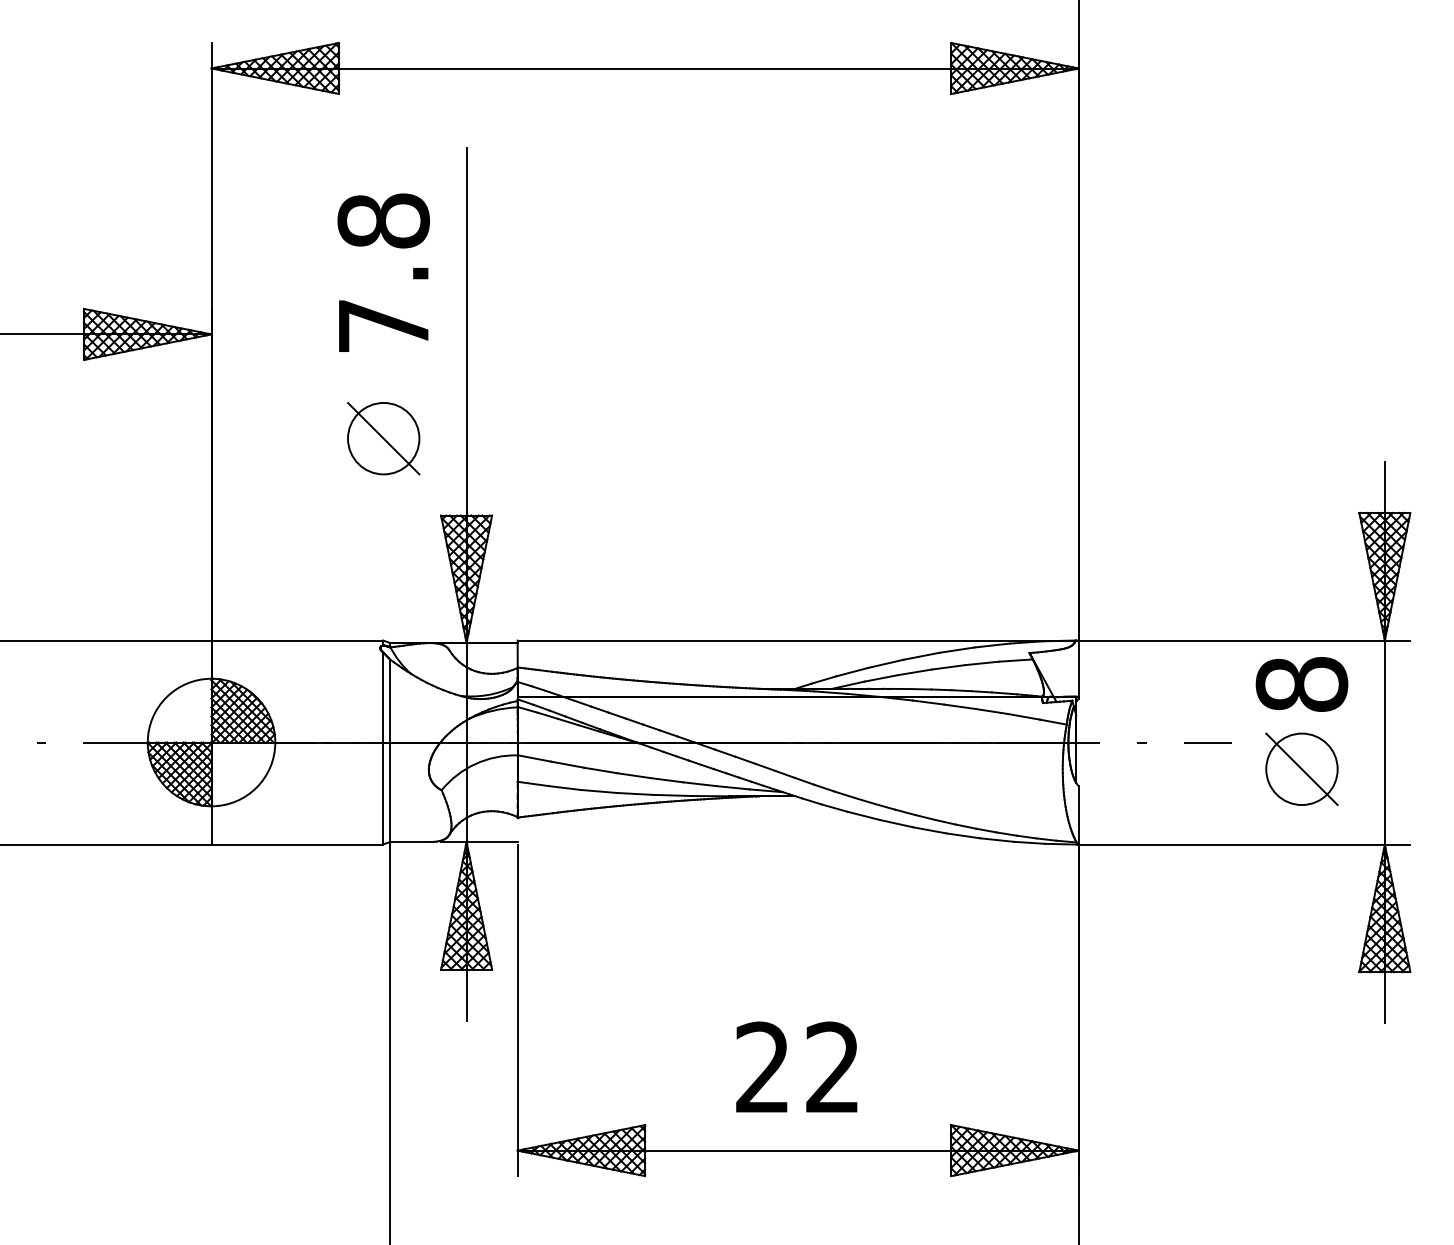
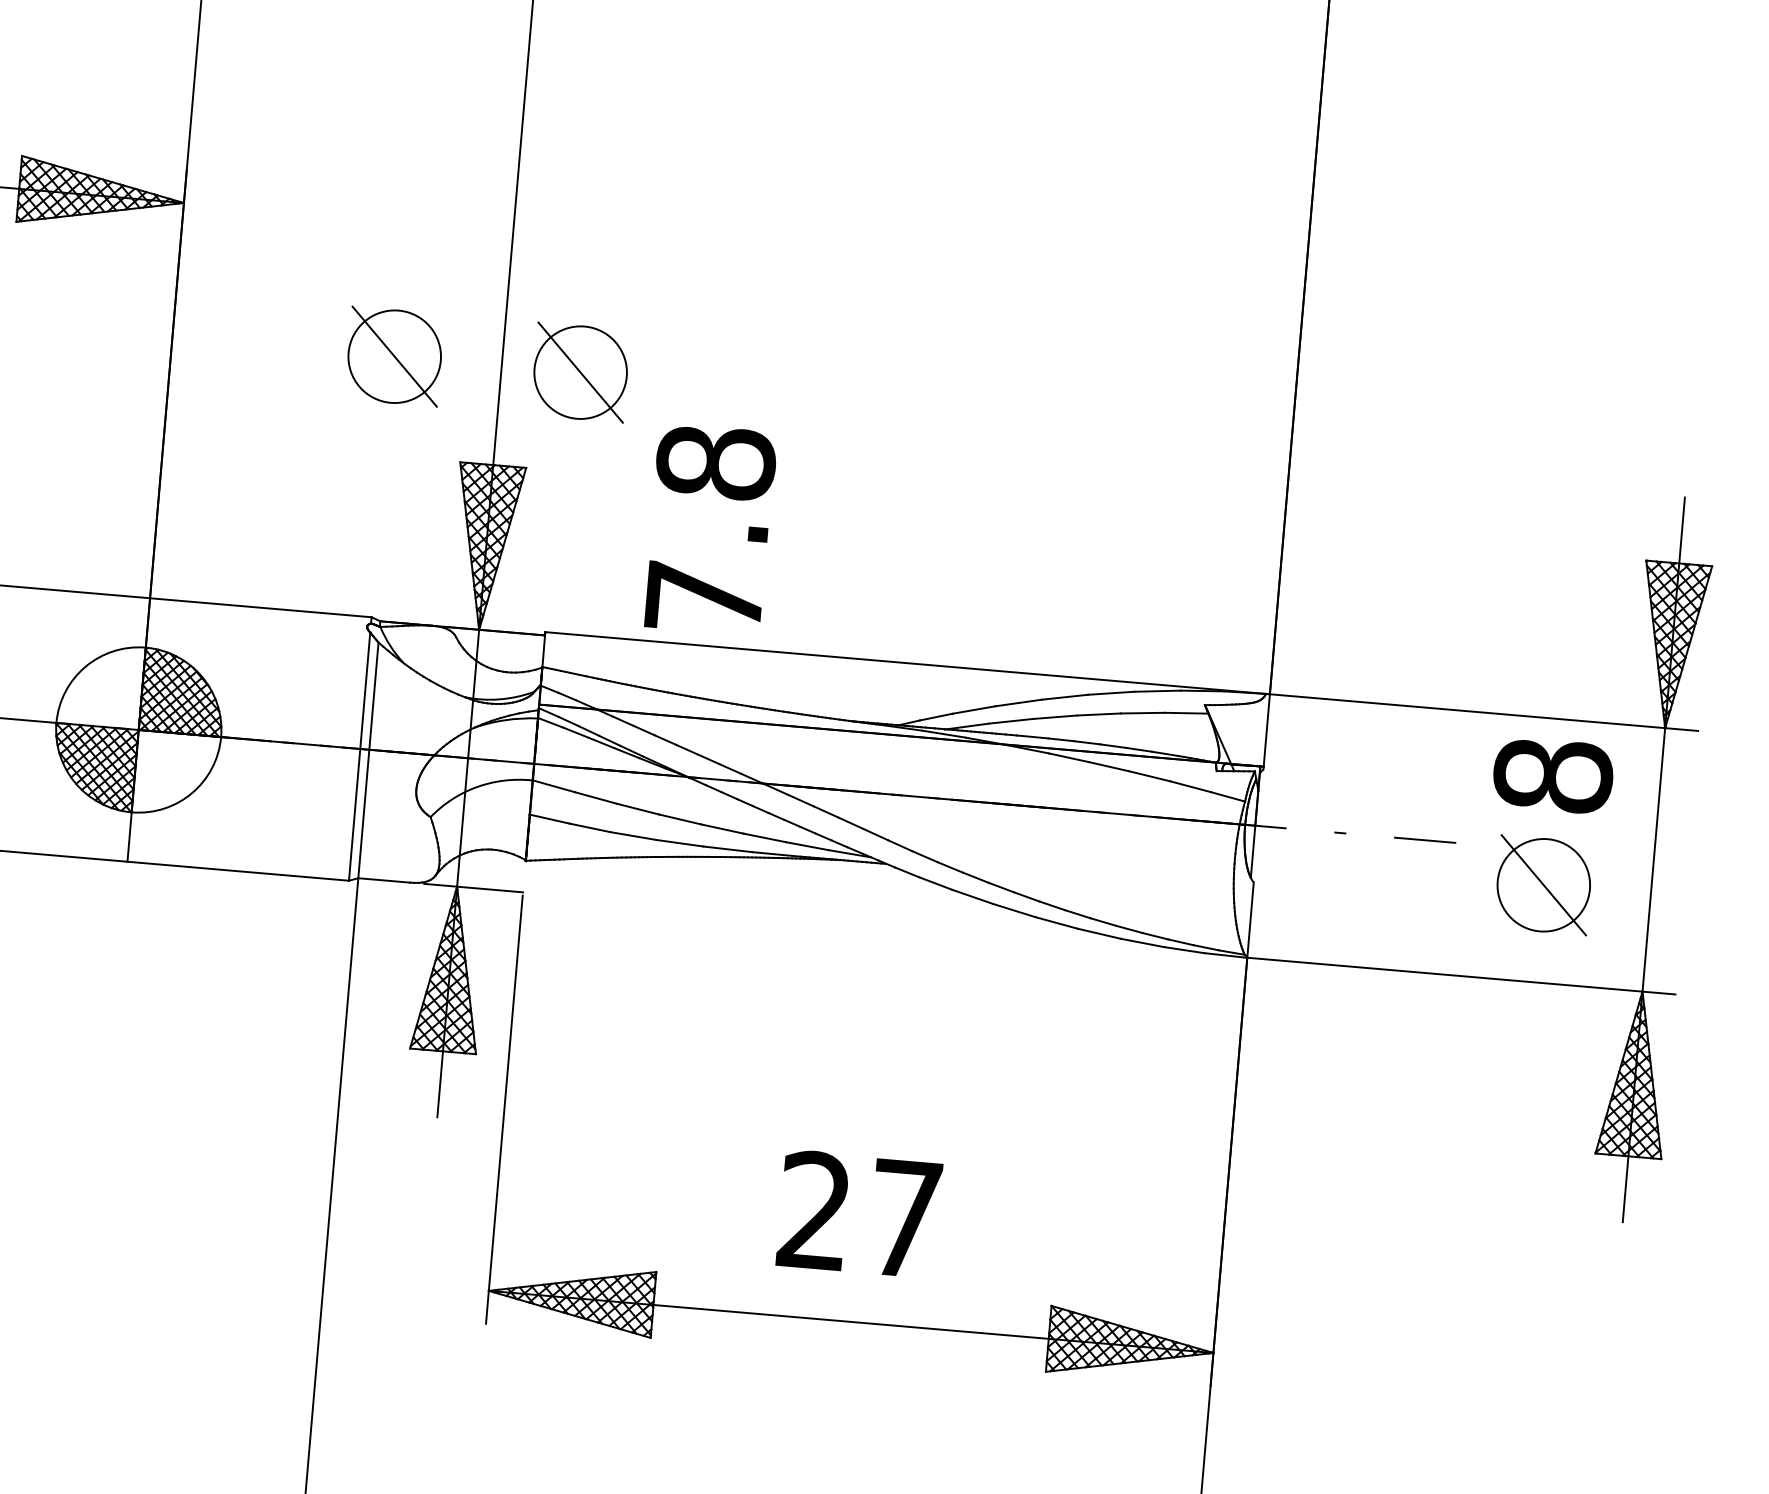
text: (383, 272) -> (710, 529), moved
part: (527, 438) -> (580, 372), added
text: (832, 1066) -> (904, 1217), 22 -> 27

